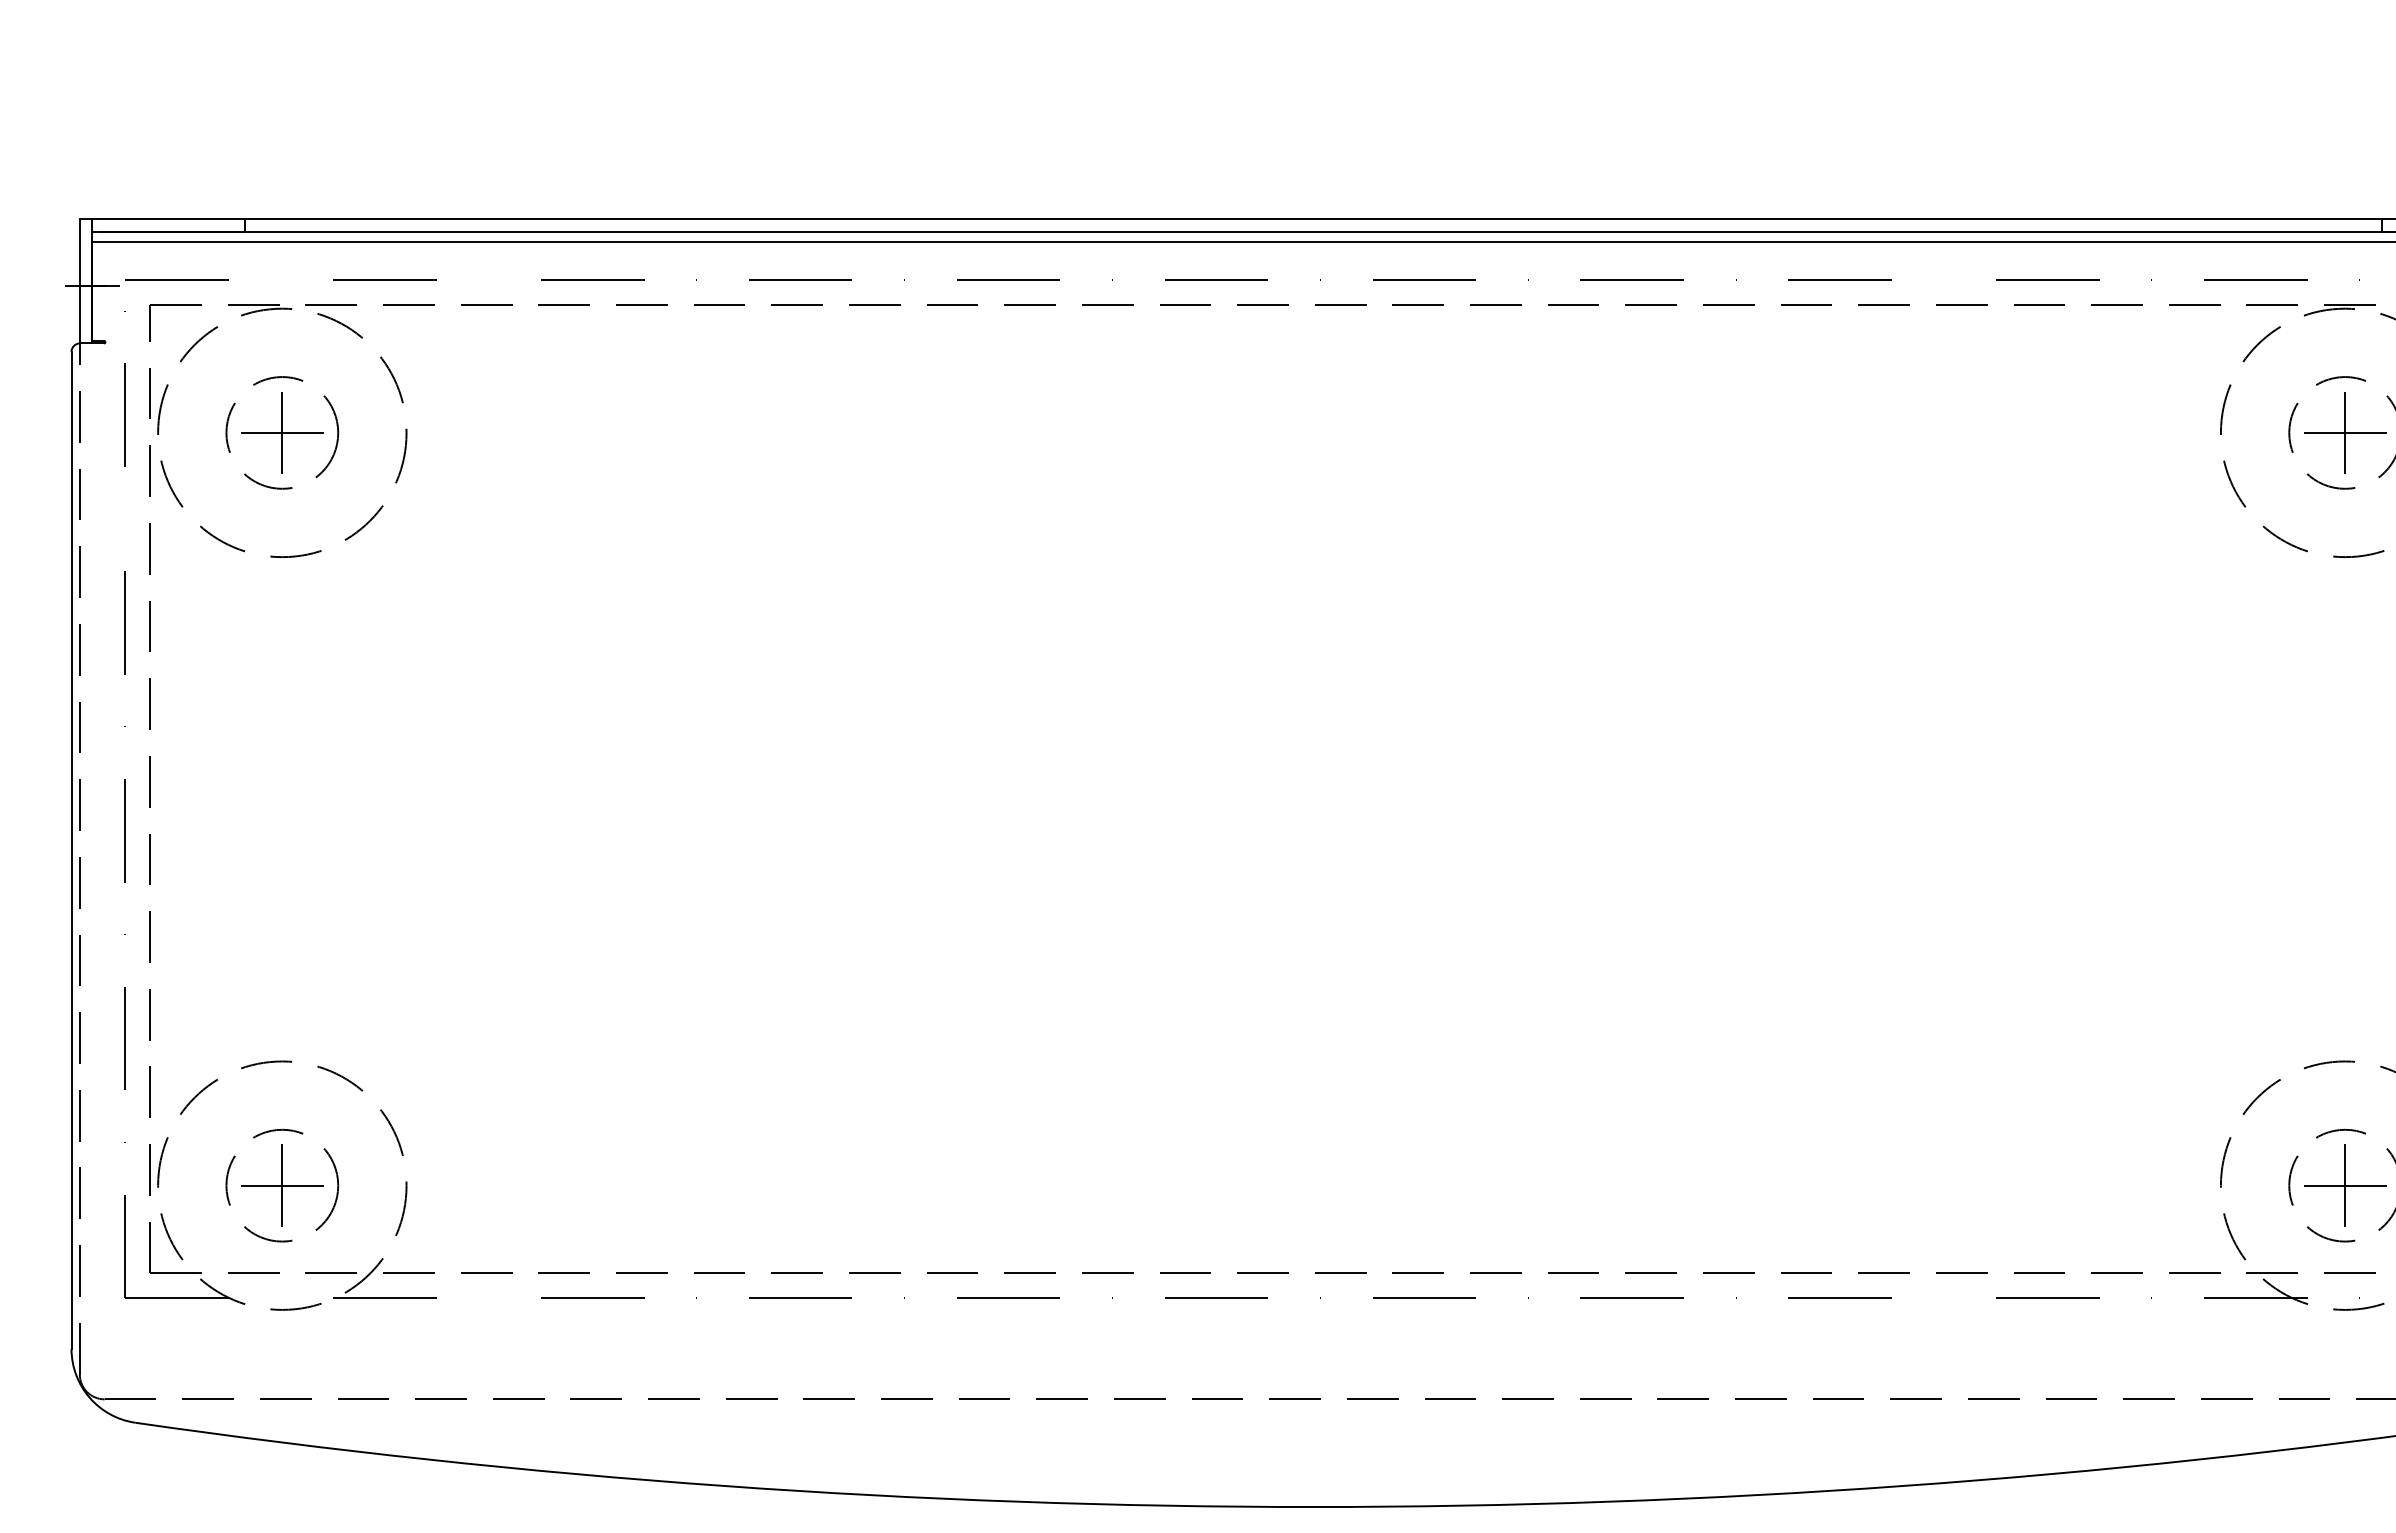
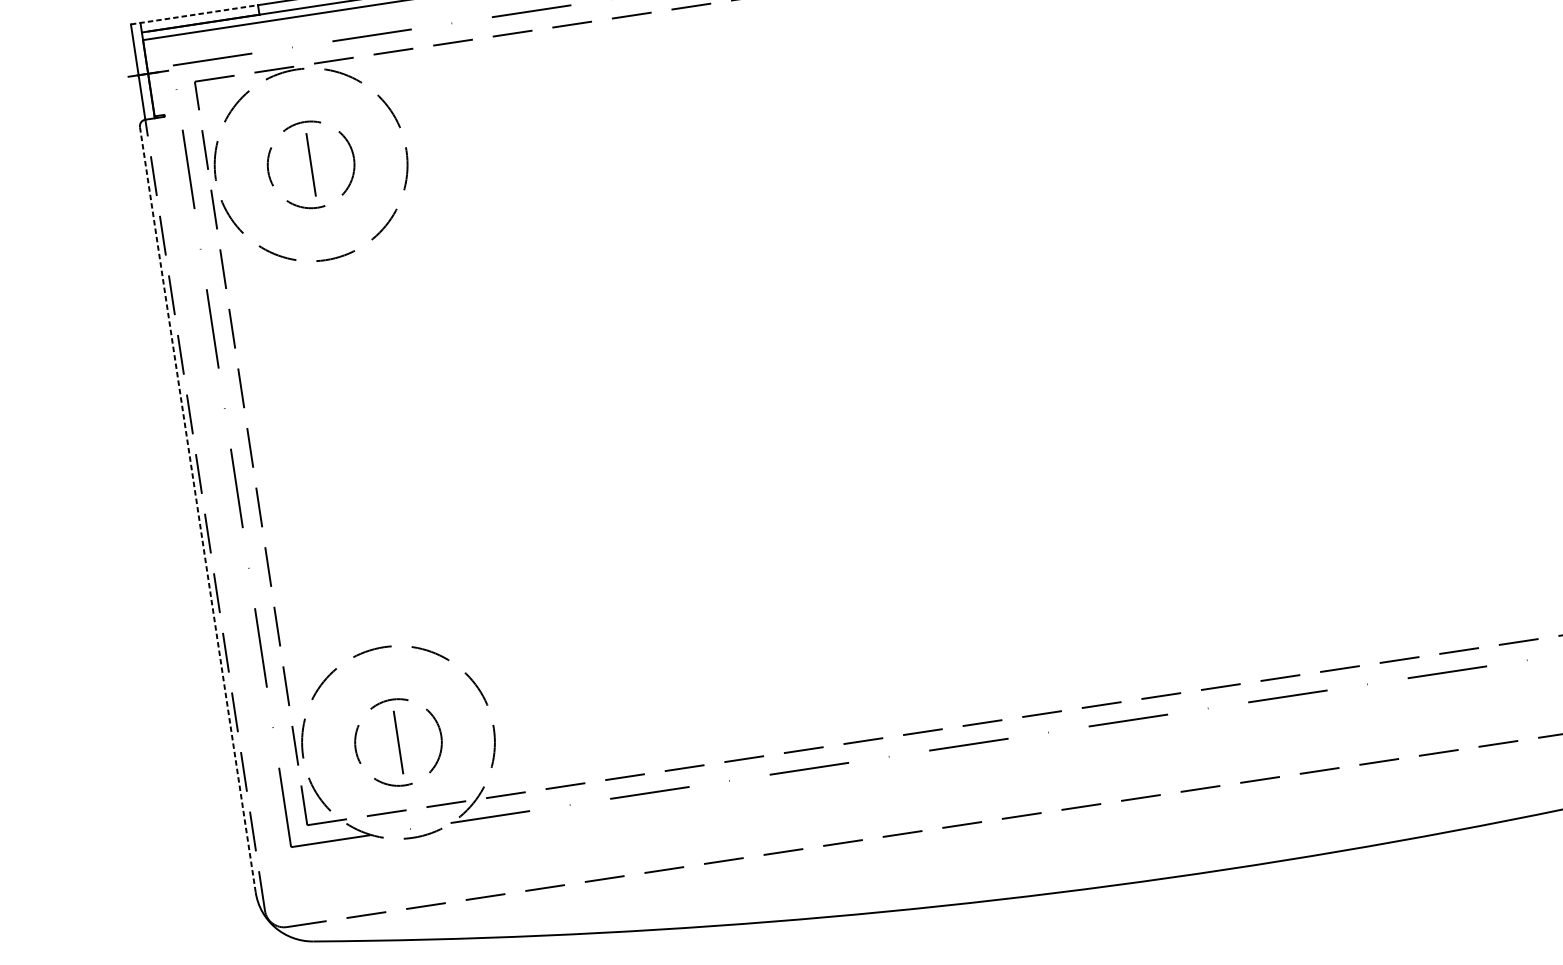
line: (162, 219) -> (194, 15), solid -> dashed
line: (281, 432) -> (310, 164), removed
line: (71, 850) -> (197, 509), solid -> dashed
line: (281, 1185) -> (397, 742), removed

